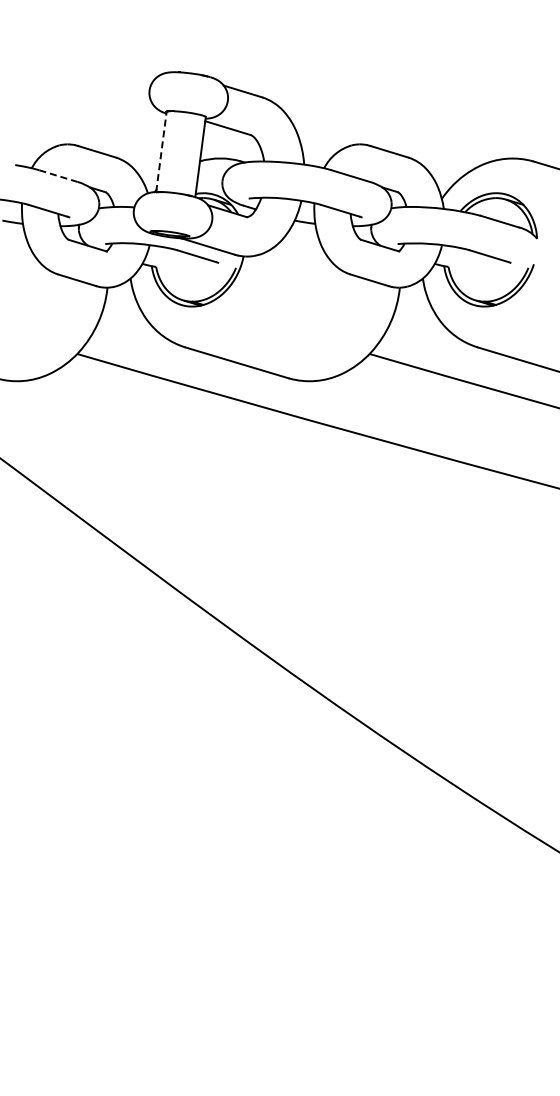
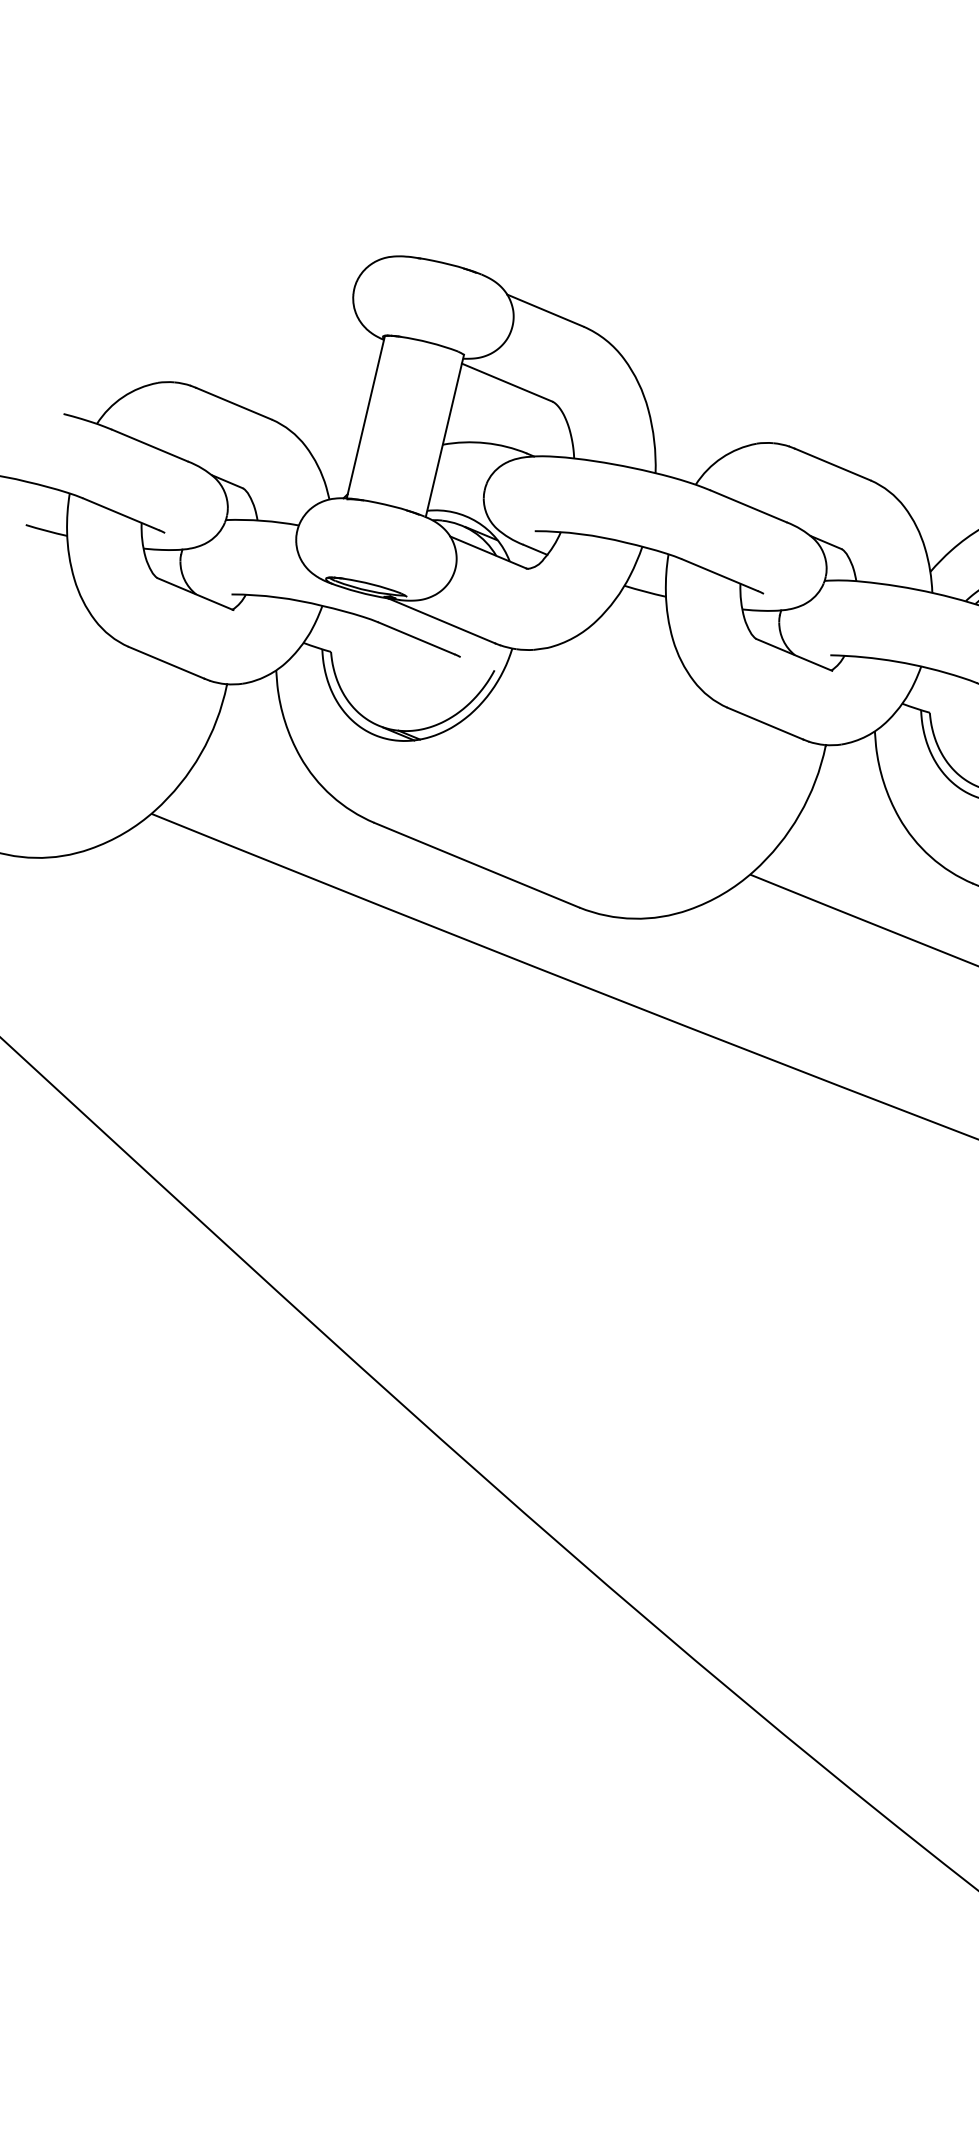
line: (161, 151) -> (365, 416), dashed -> solid
line: (58, 176) -> (149, 446), dashed -> solid

